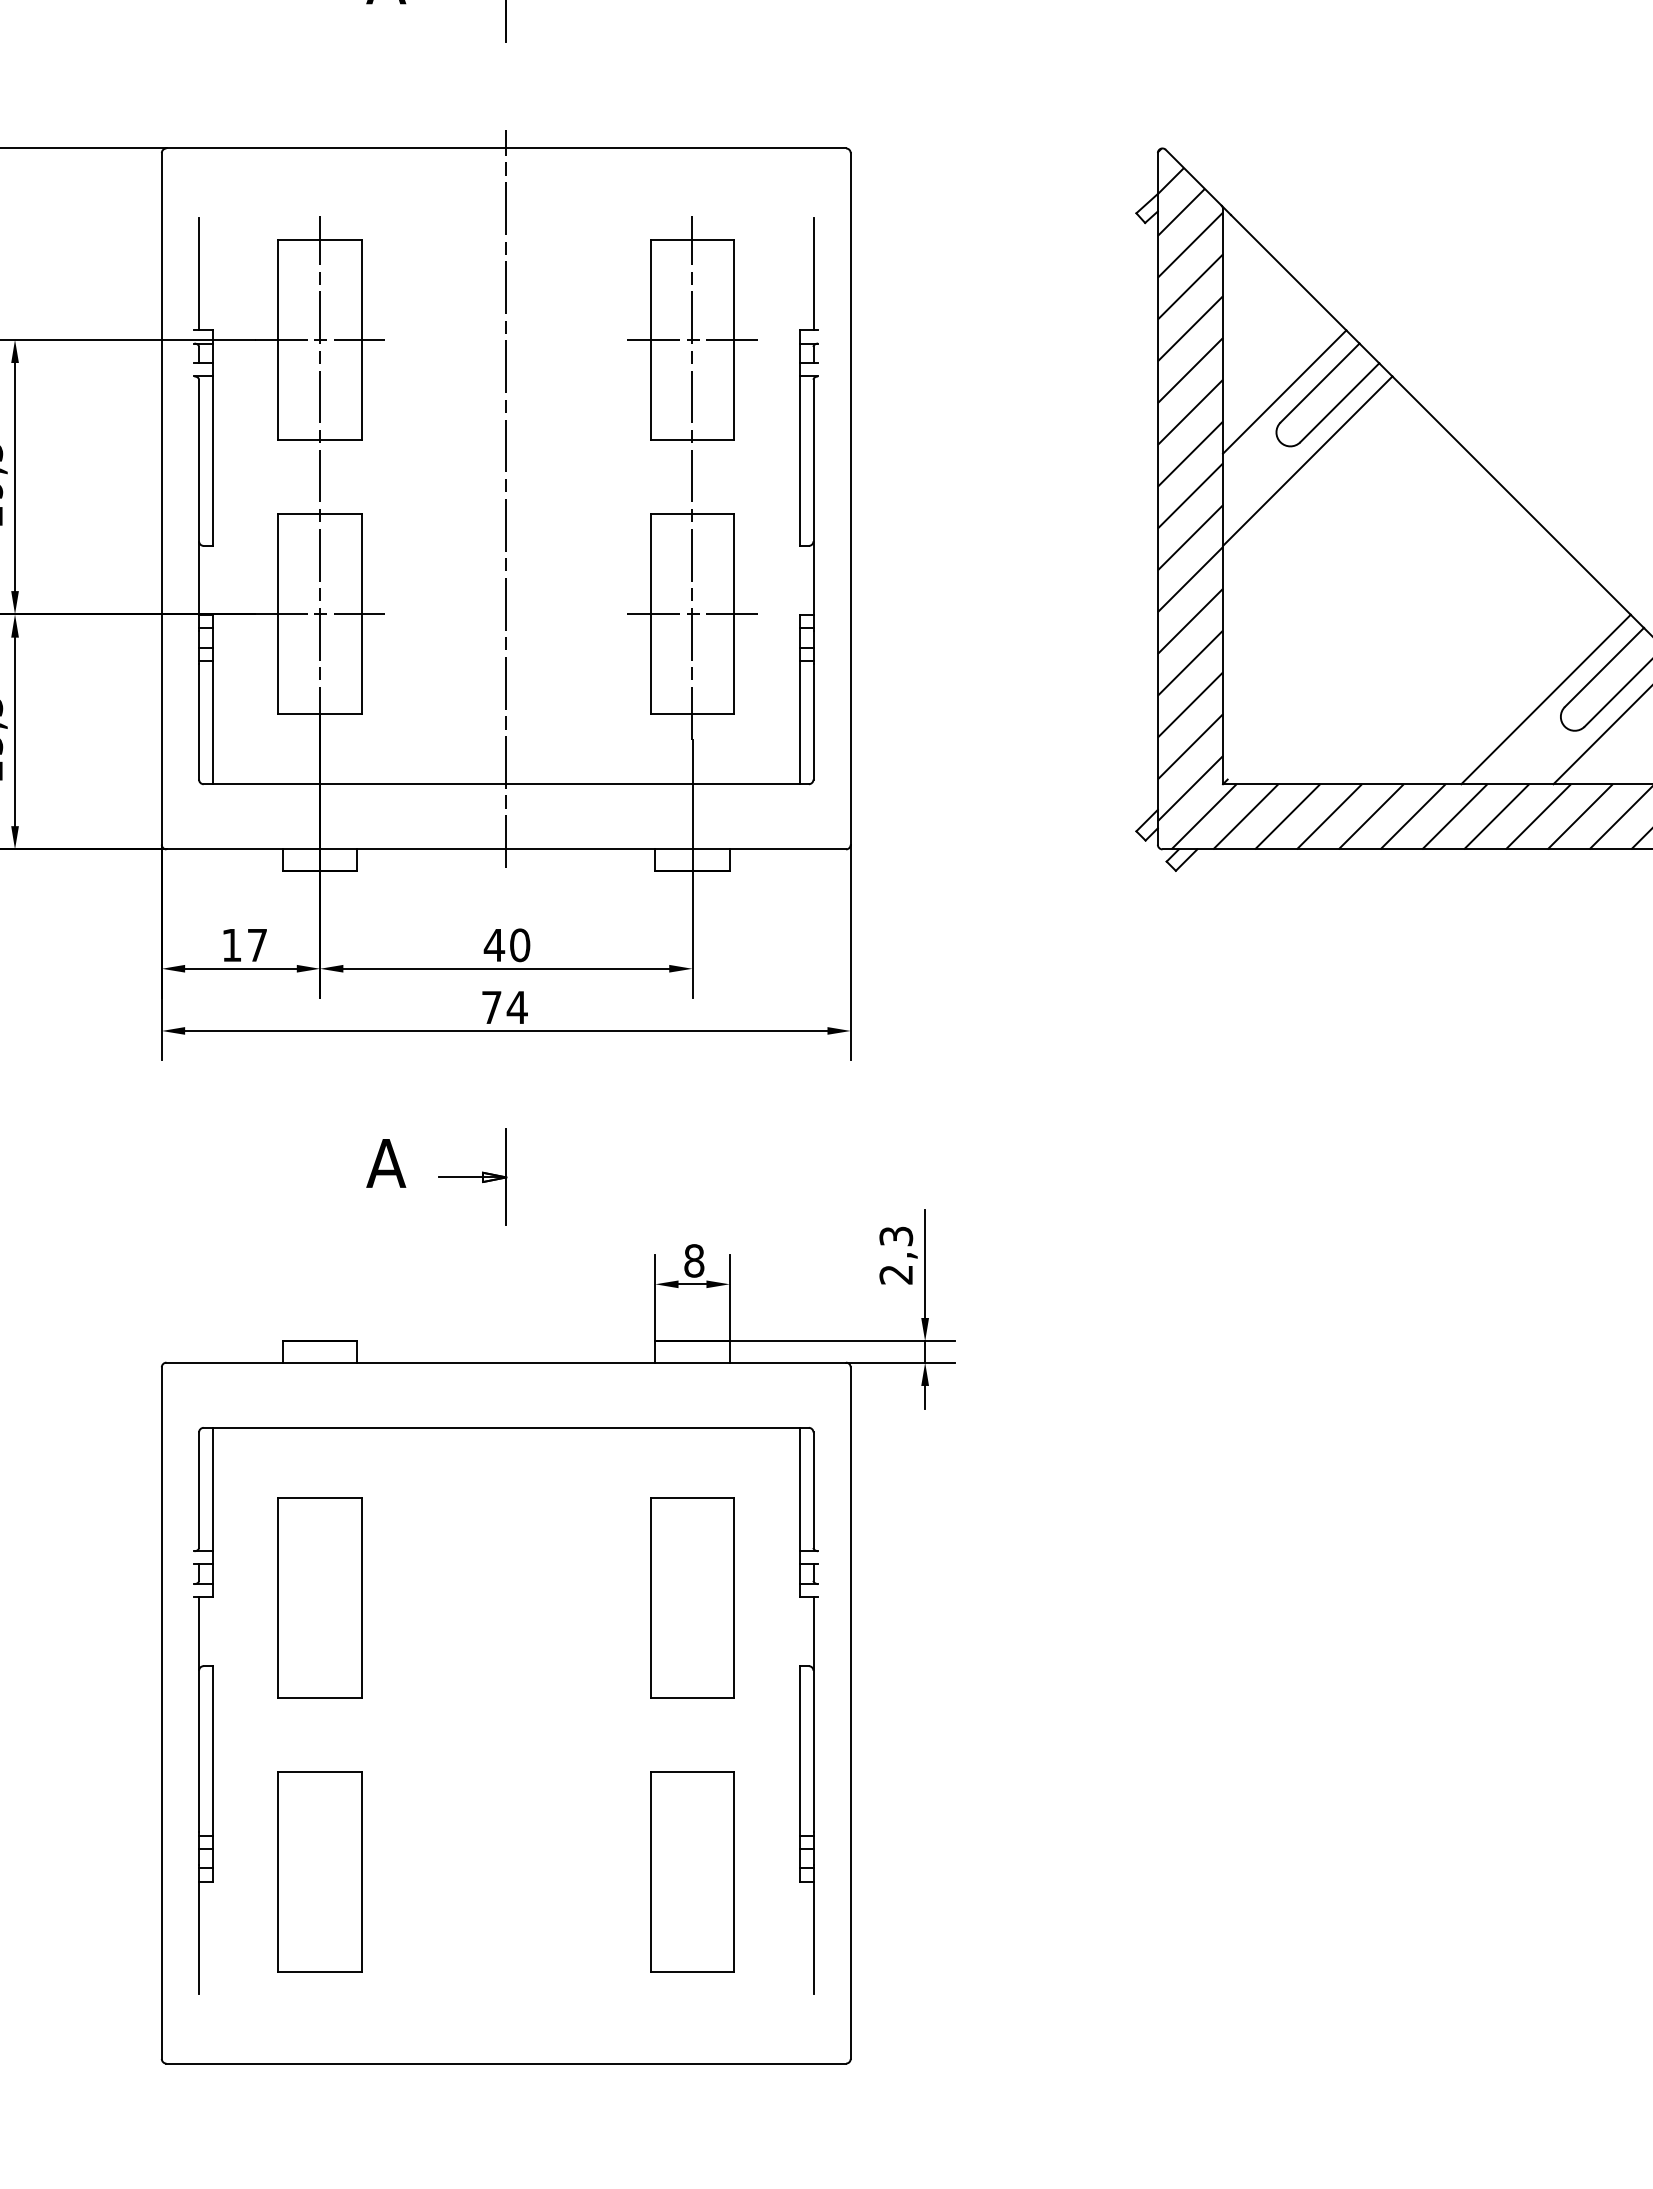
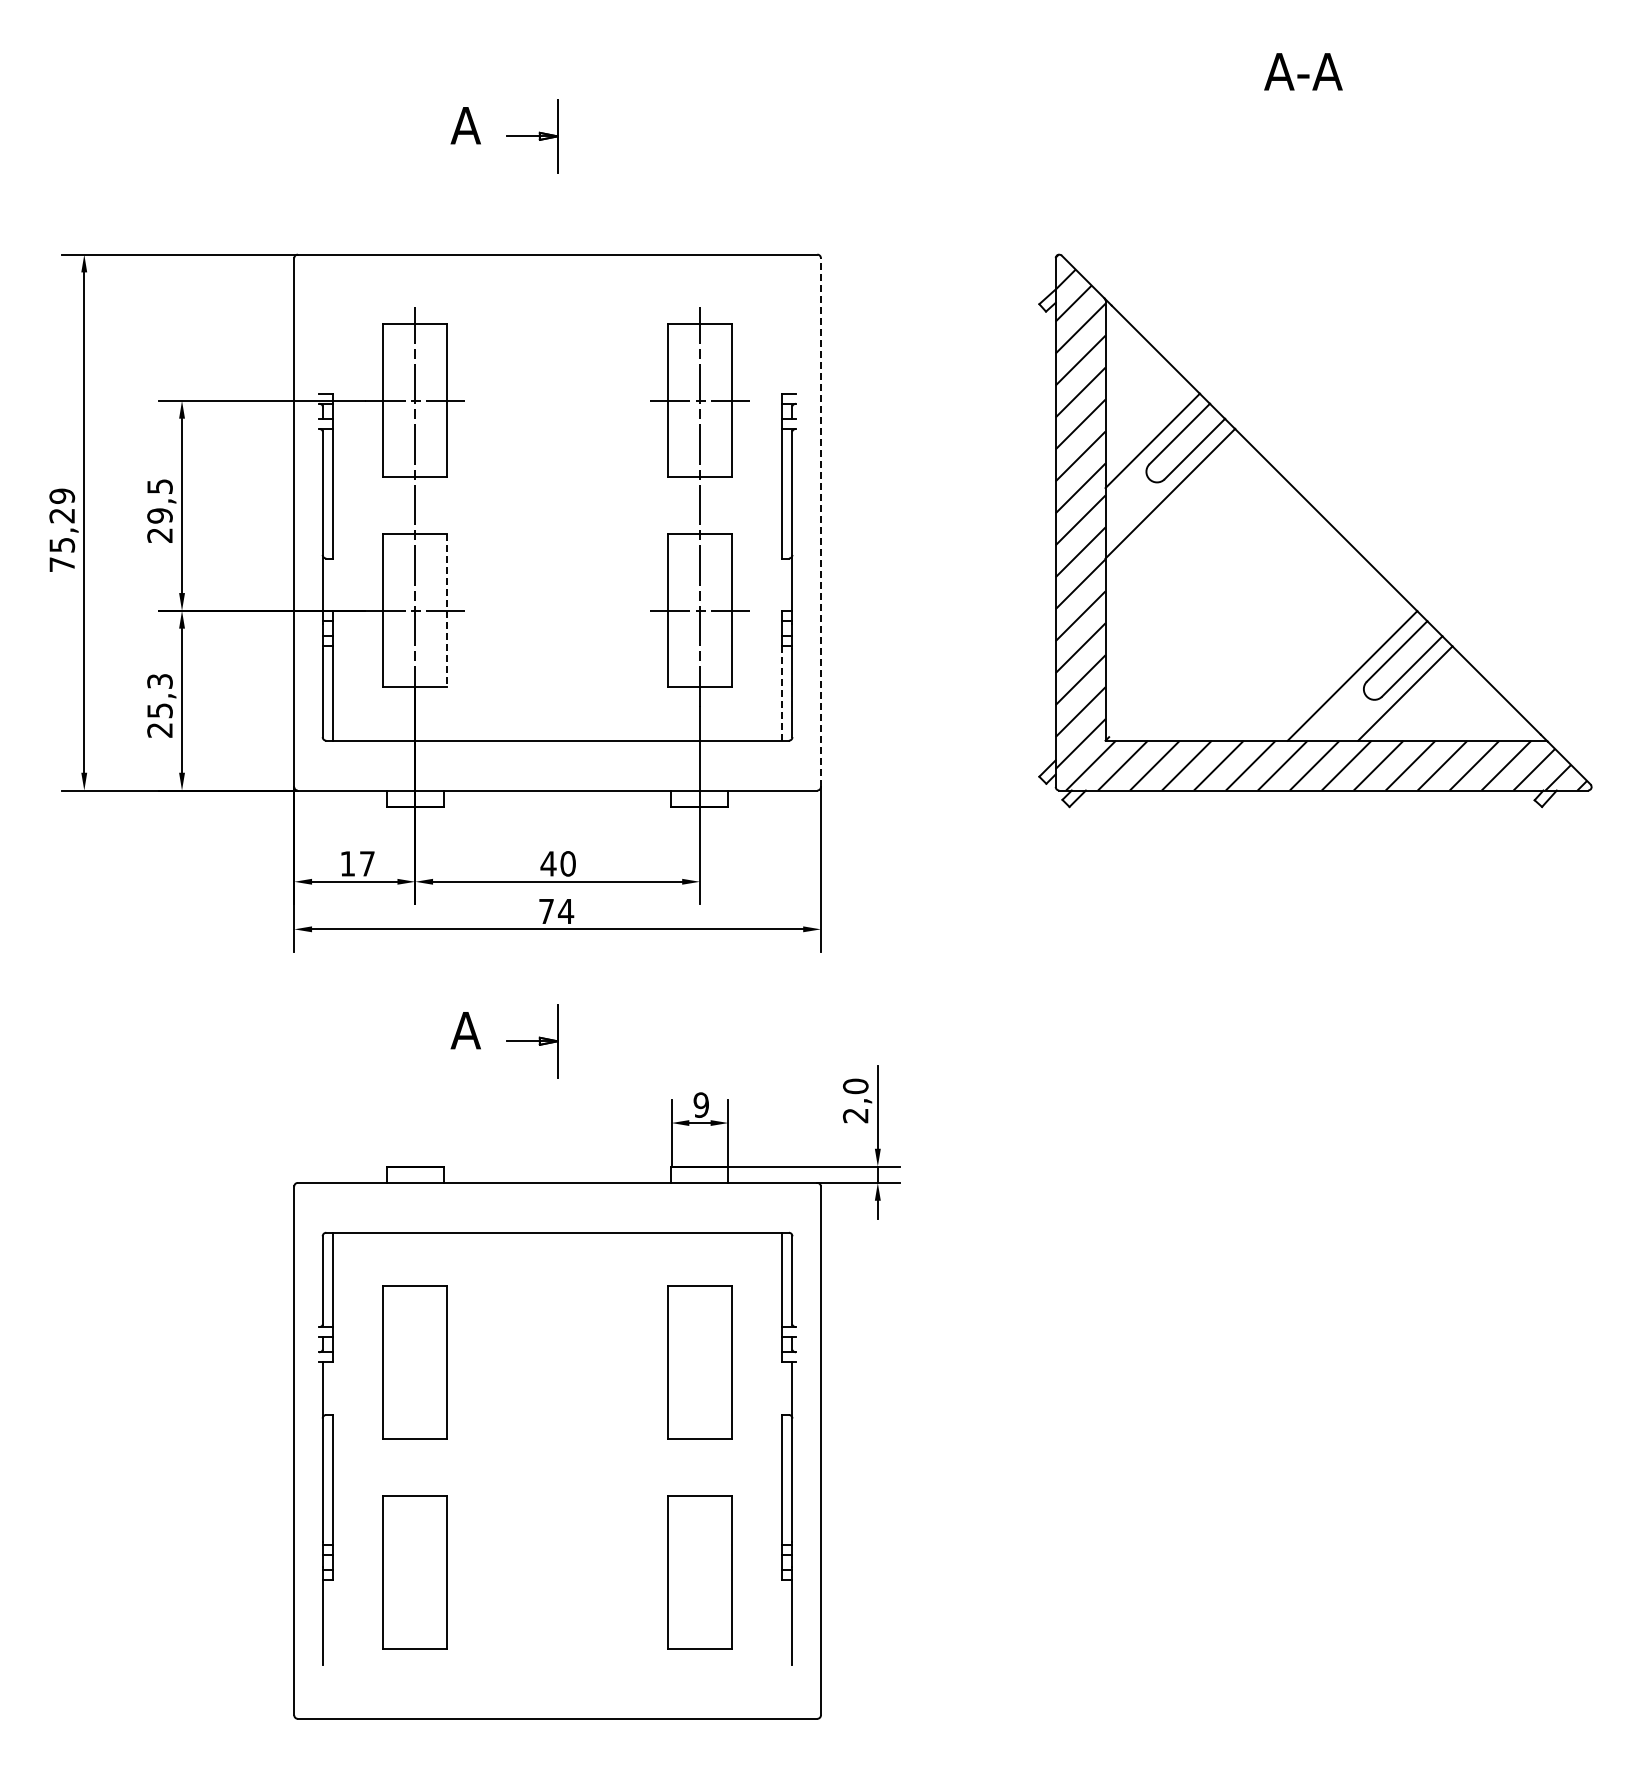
line: (198, 273) -> (322, 350), removed
line: (813, 273) -> (792, 350), removed
line: (506, 498) -> (557, 522), removed
line: (850, 498) -> (820, 522), solid -> dashed
line: (362, 613) -> (447, 610), solid -> dashed
line: (799, 722) -> (781, 693), solid -> dashed
text: (895, 1236) -> (855, 1086), 2,3 -> 2,0
text: (694, 1260) -> (701, 1104), 8 -> 9

